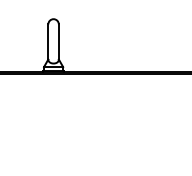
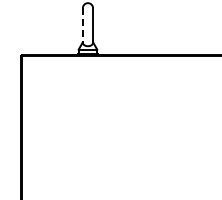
line: (47, 42) -> (82, 25), solid -> dashed

